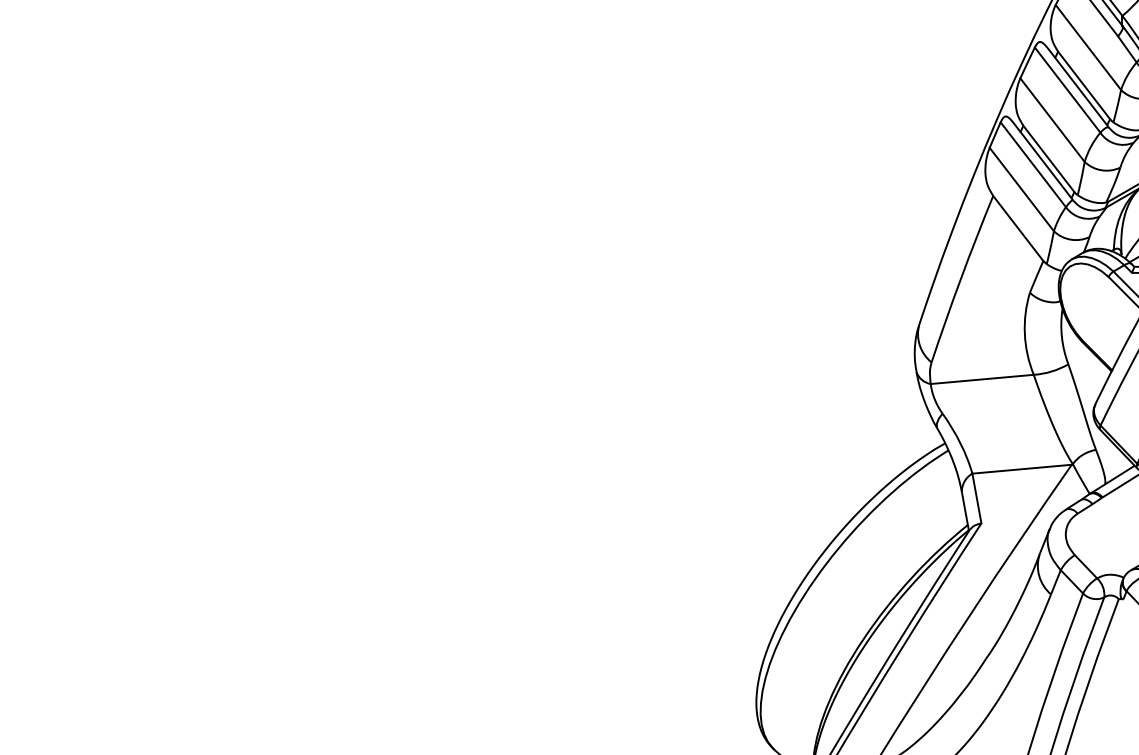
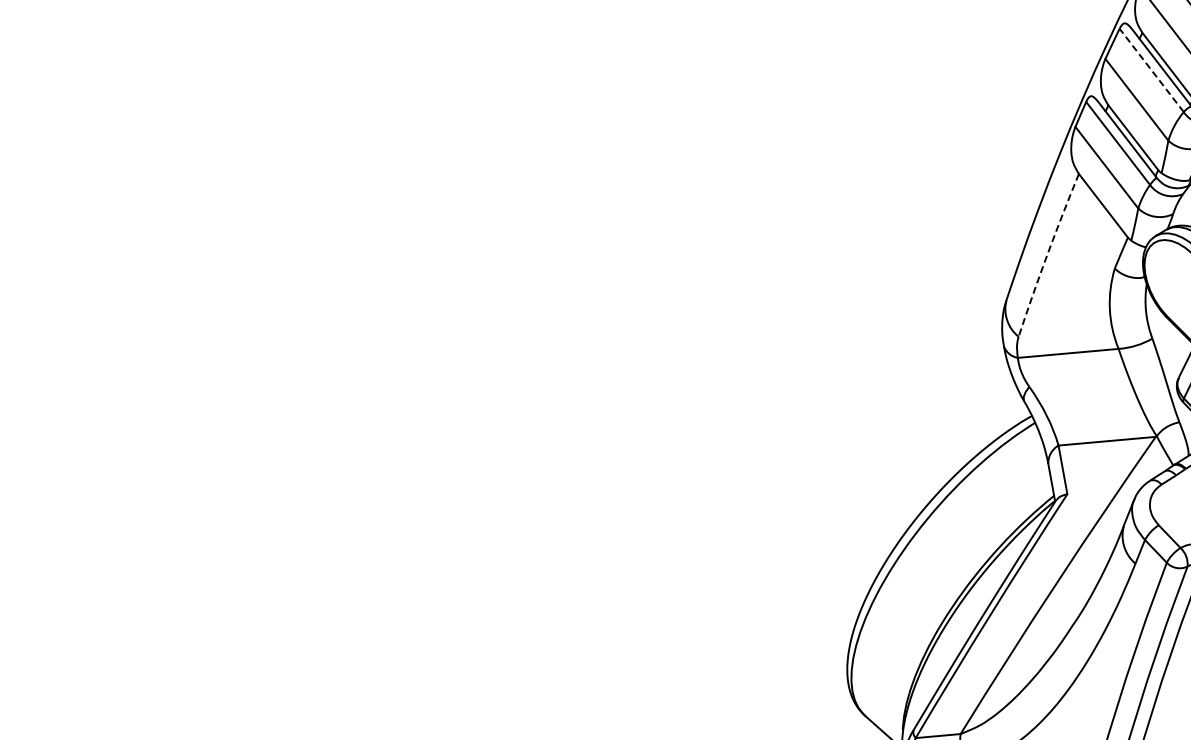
line: (1067, 90) -> (1151, 70), solid -> dashed
arc: (961, 278) -> (1047, 254), solid -> dashed

